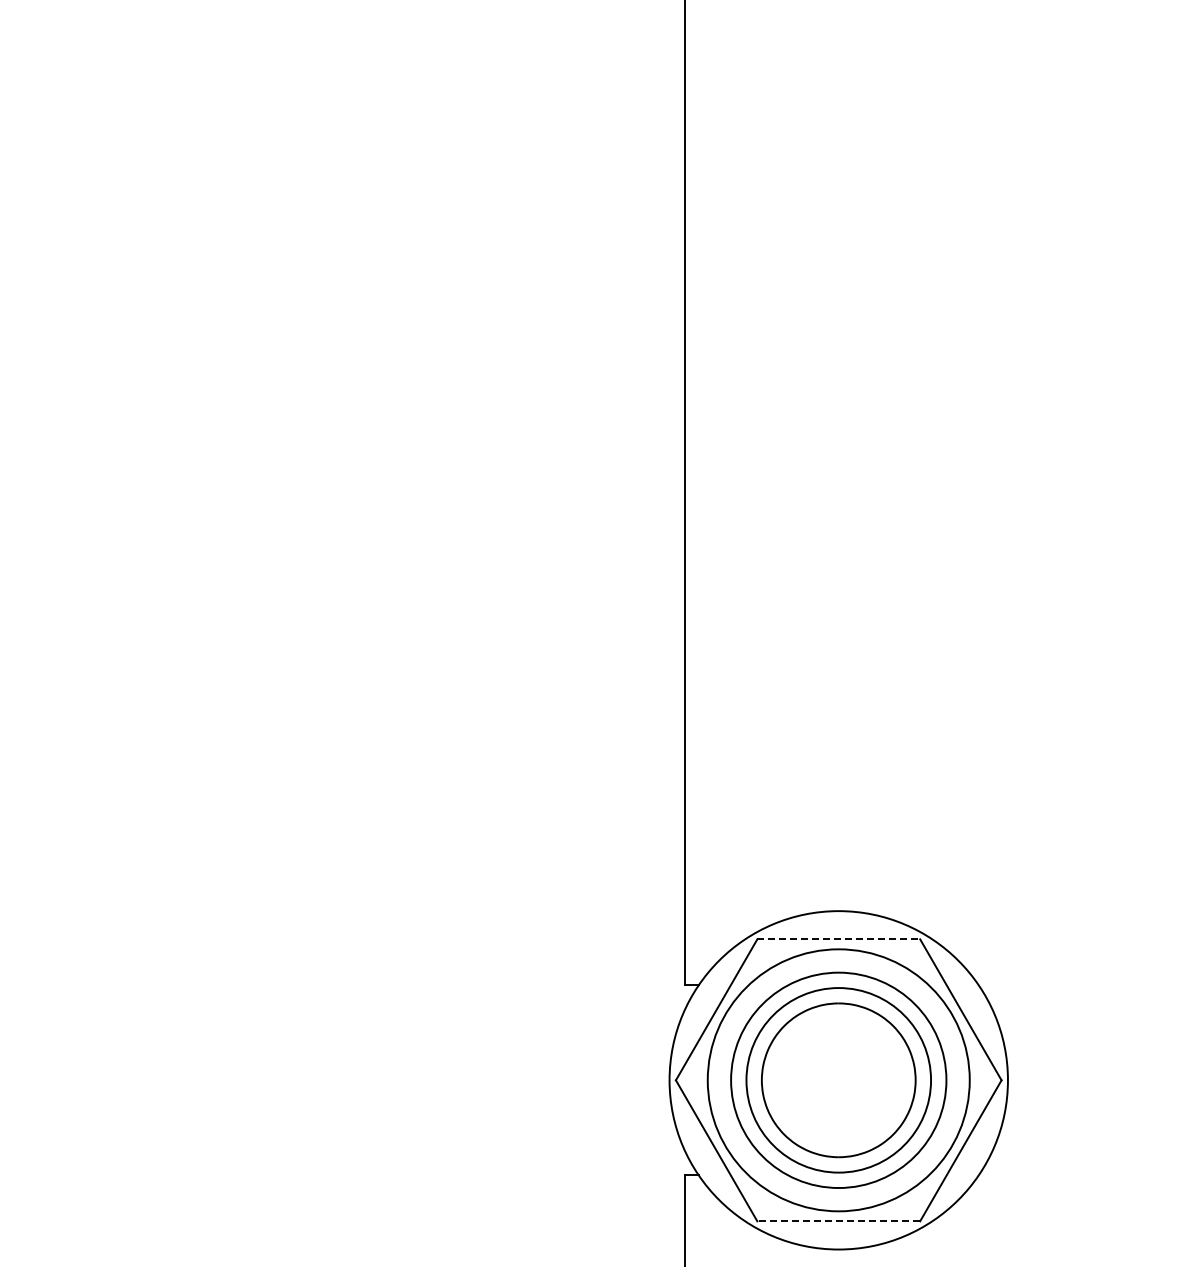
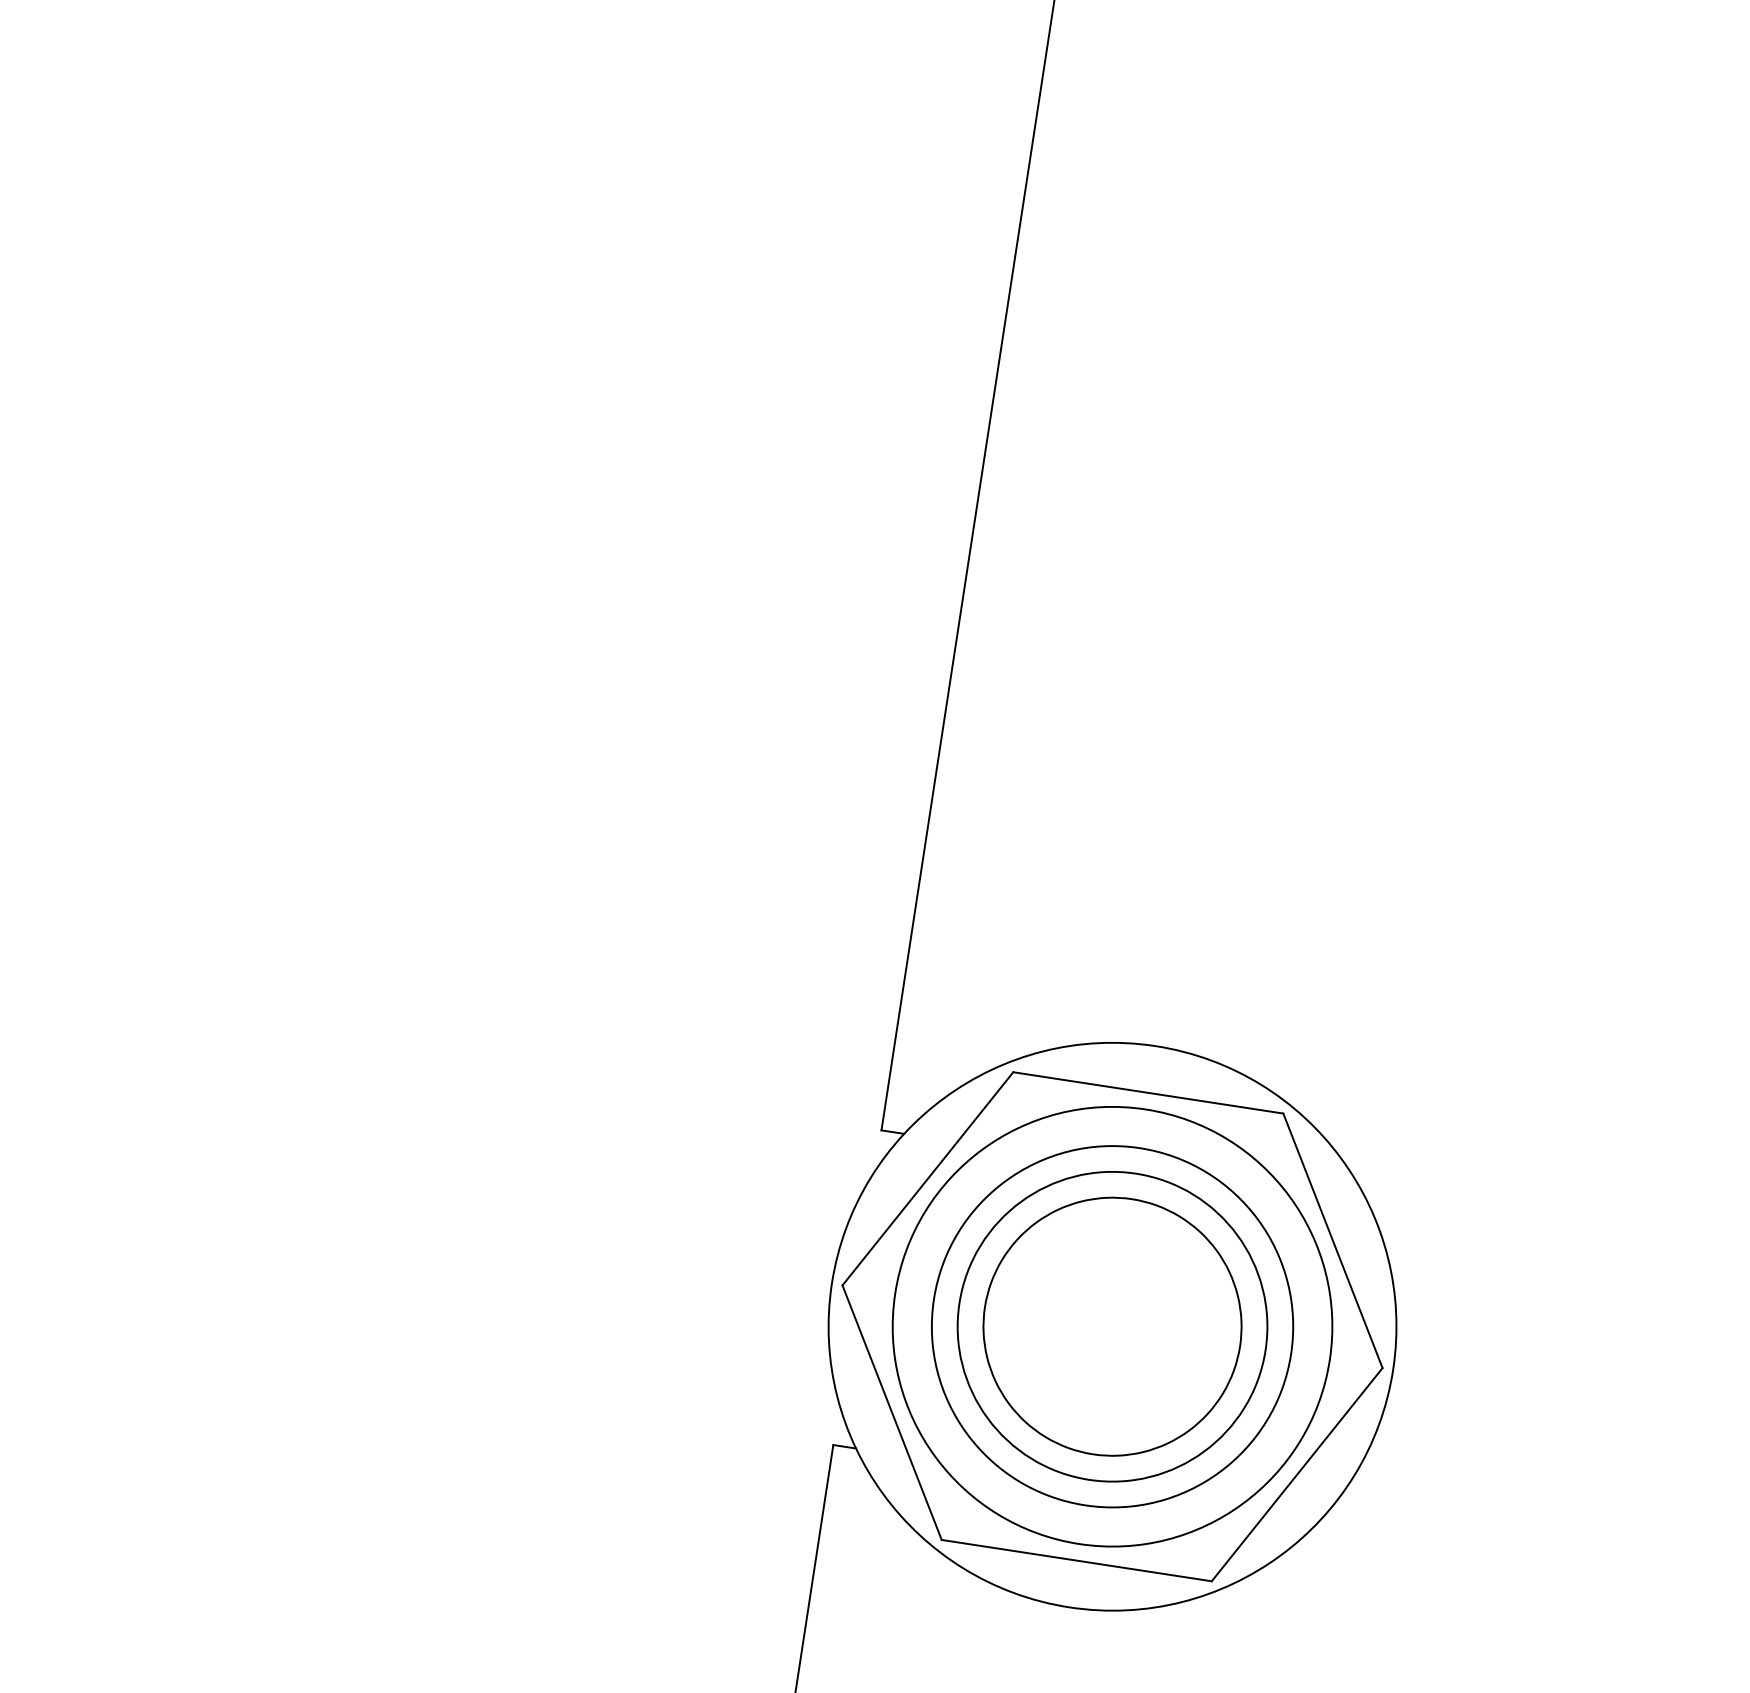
line: (839, 939) -> (1149, 1093), dashed -> solid
line: (838, 1221) -> (1076, 1560), dashed -> solid

